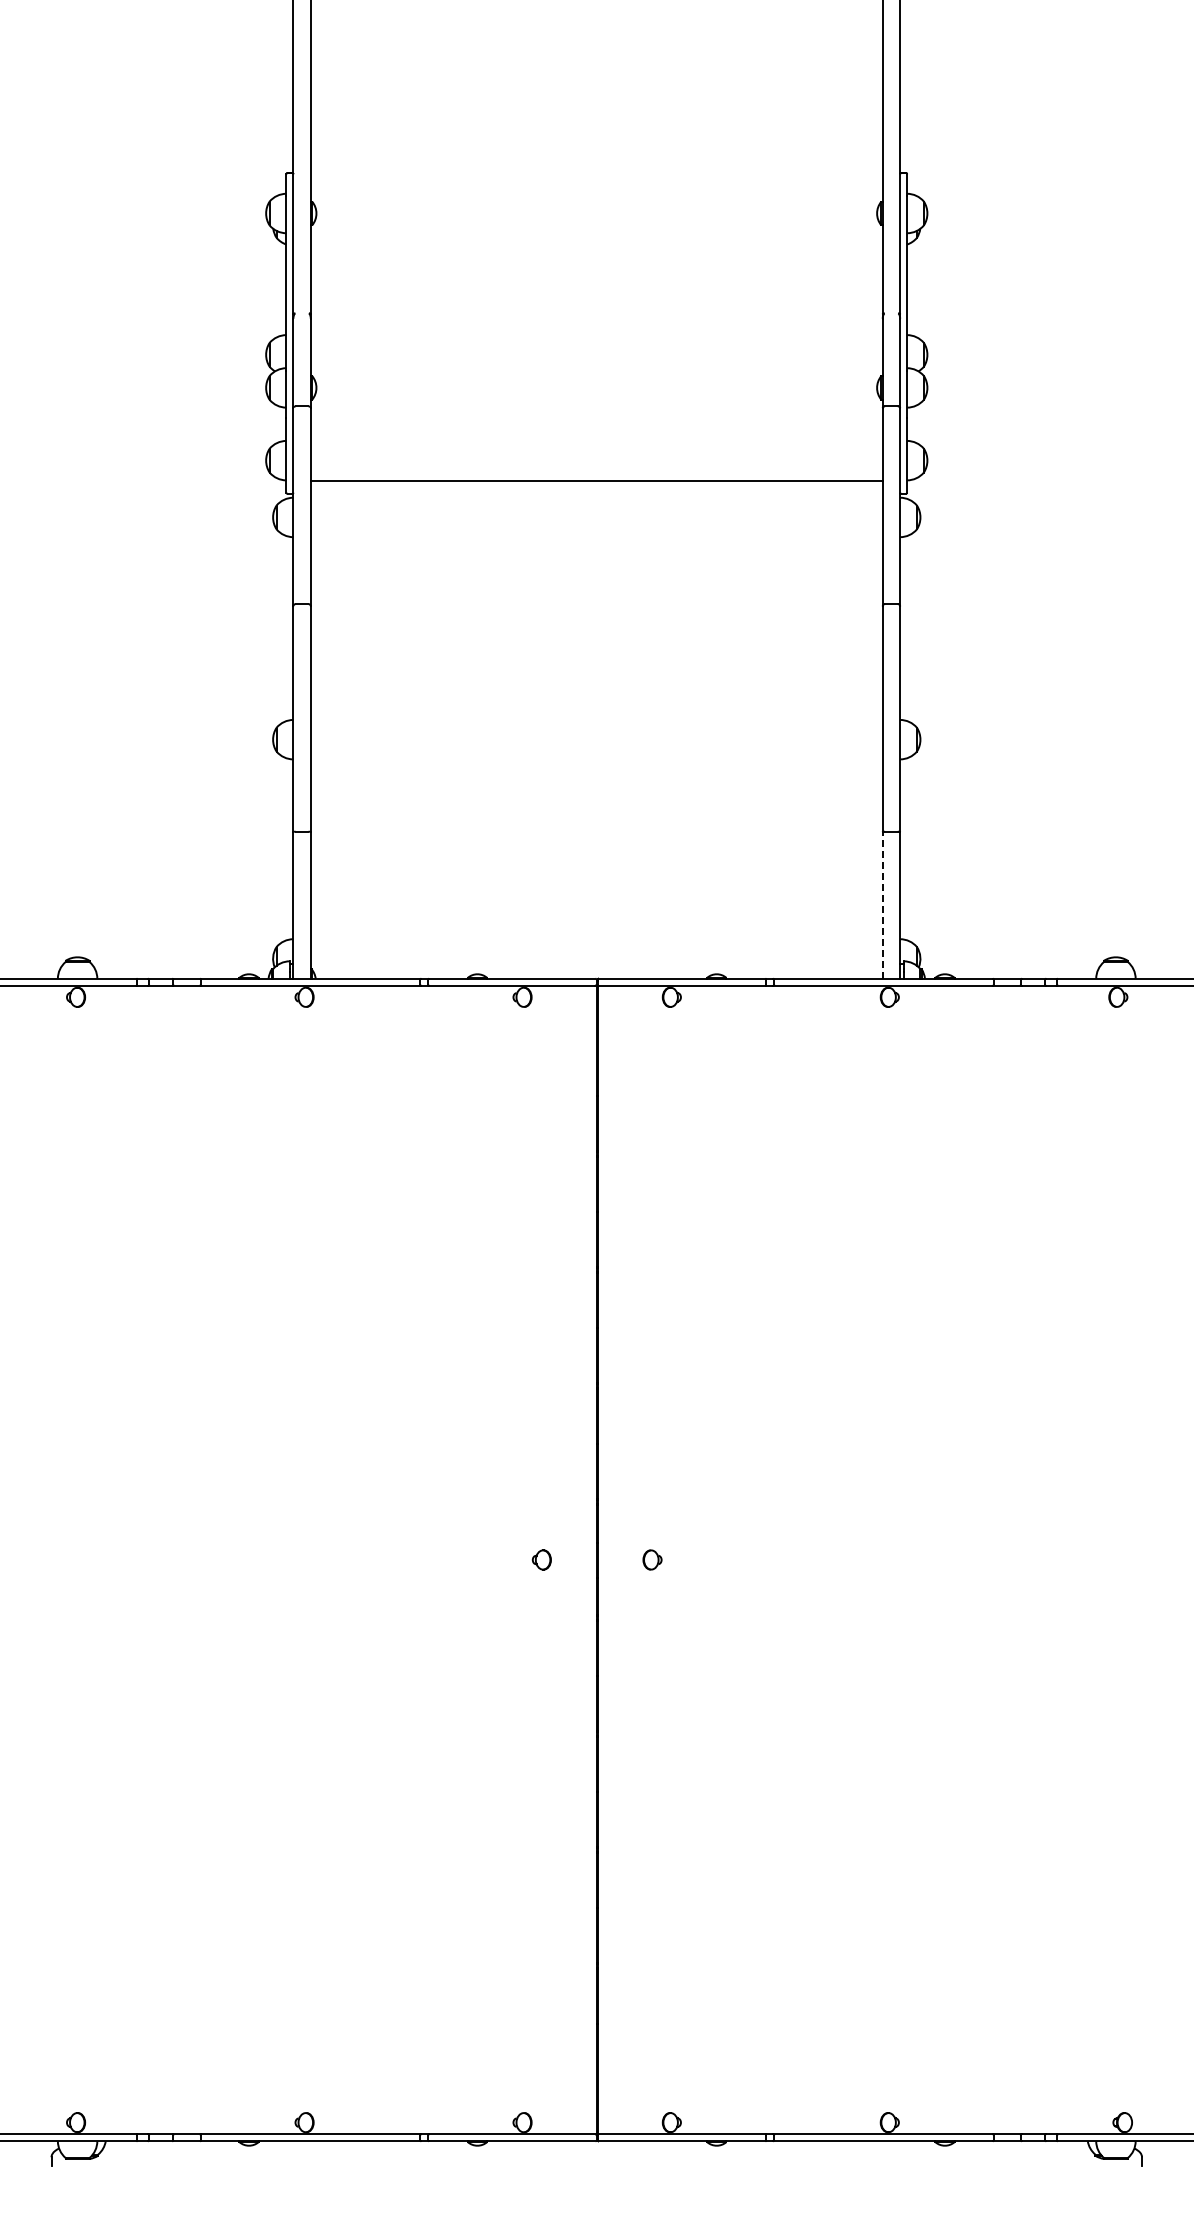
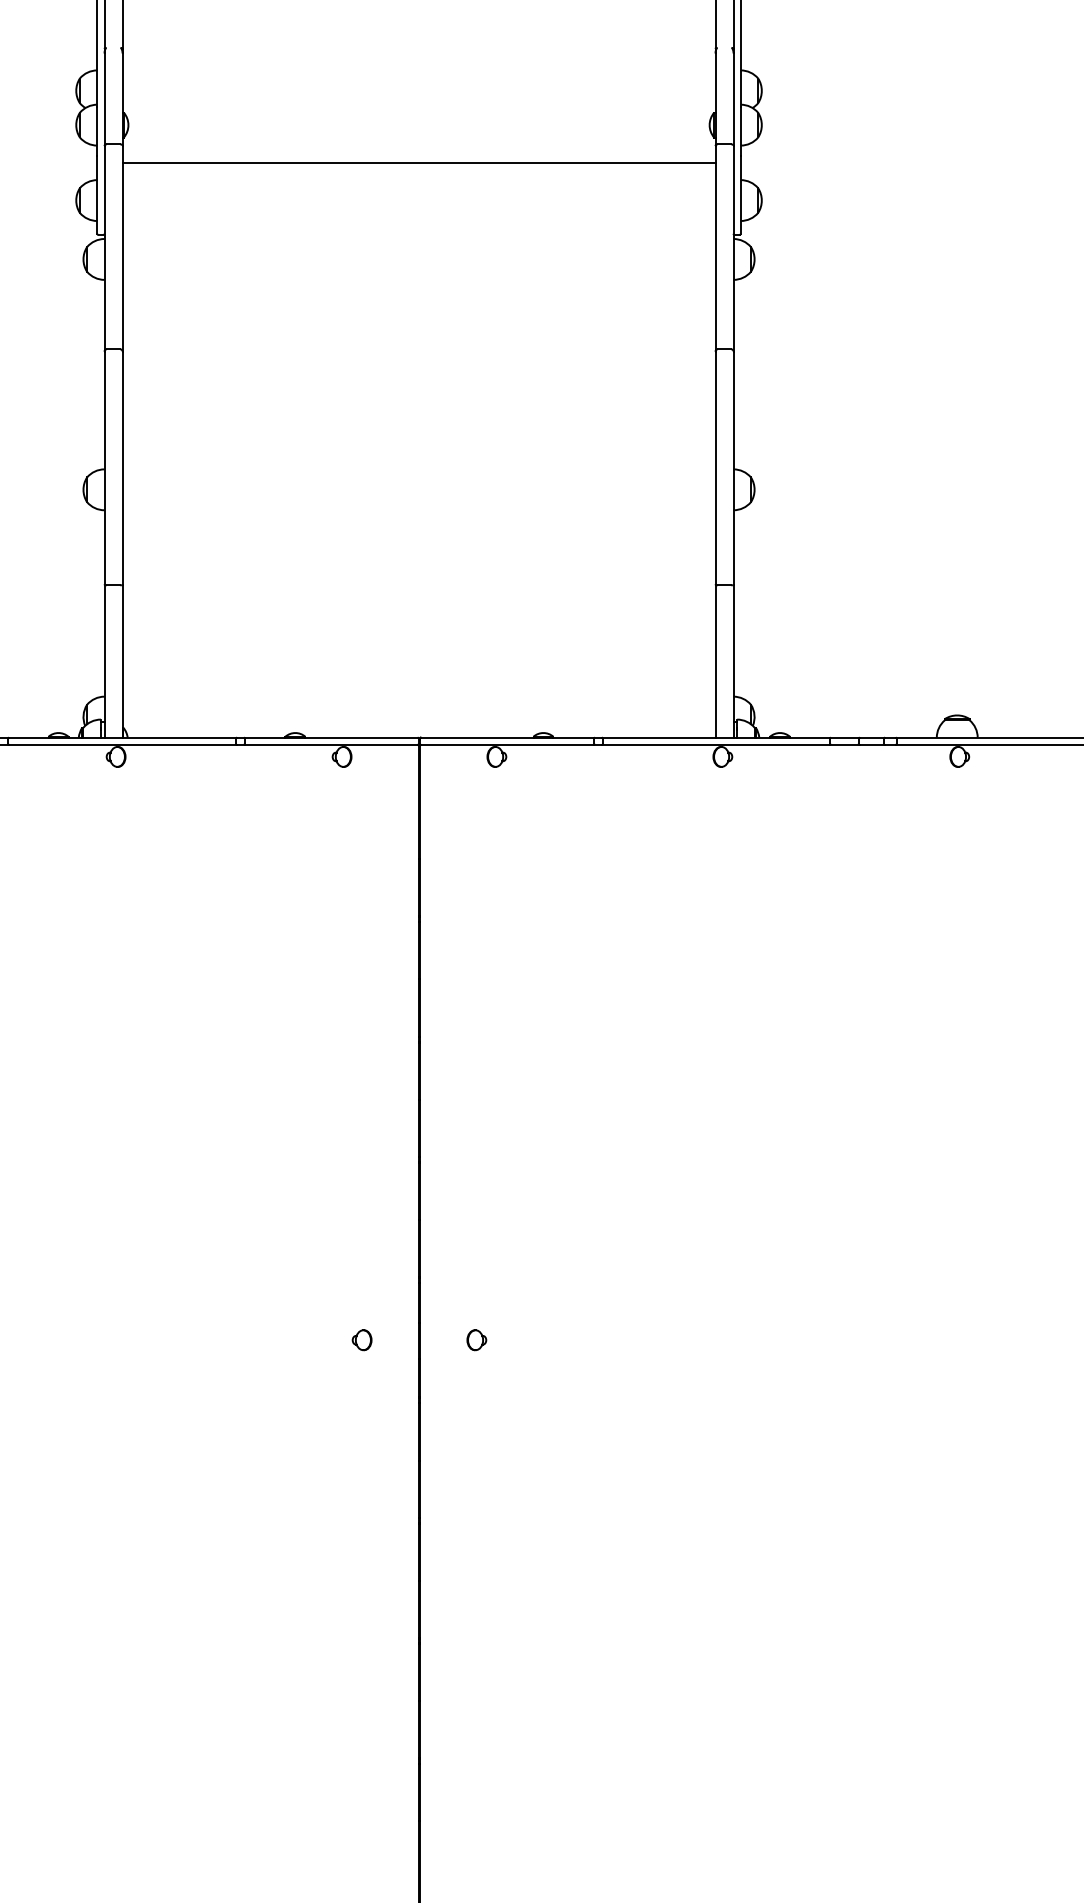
line: (596, 480) -> (418, 163), moved
line: (882, 905) -> (715, 661), dashed -> solid

